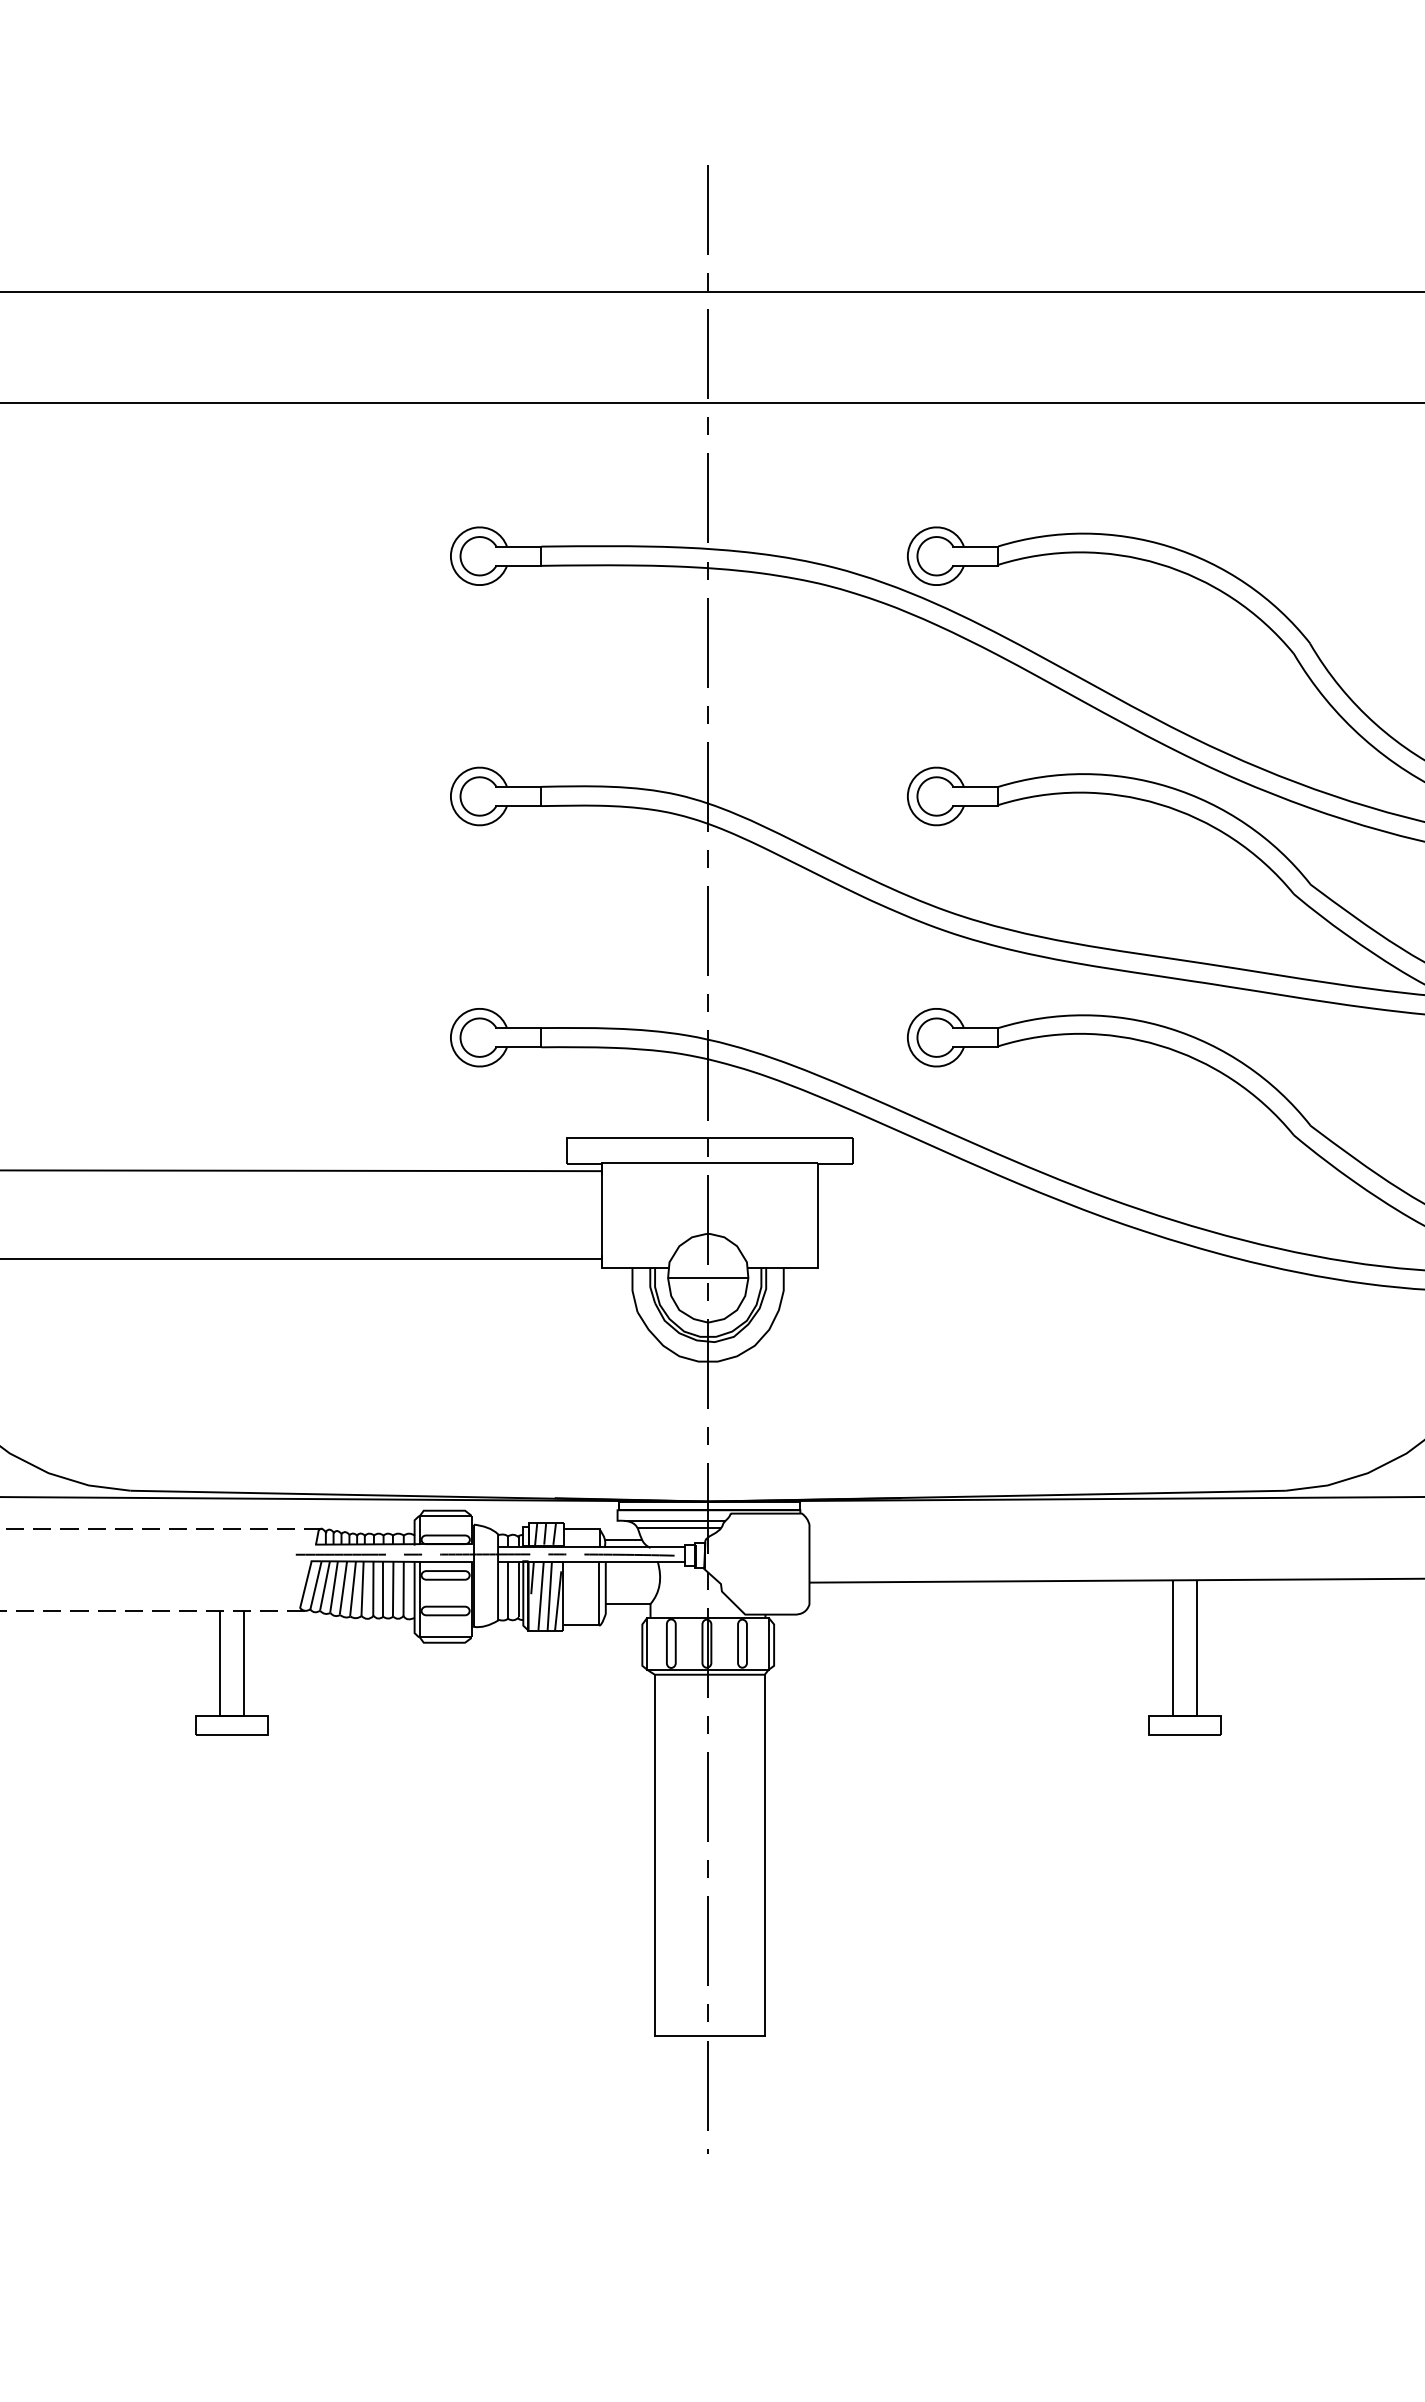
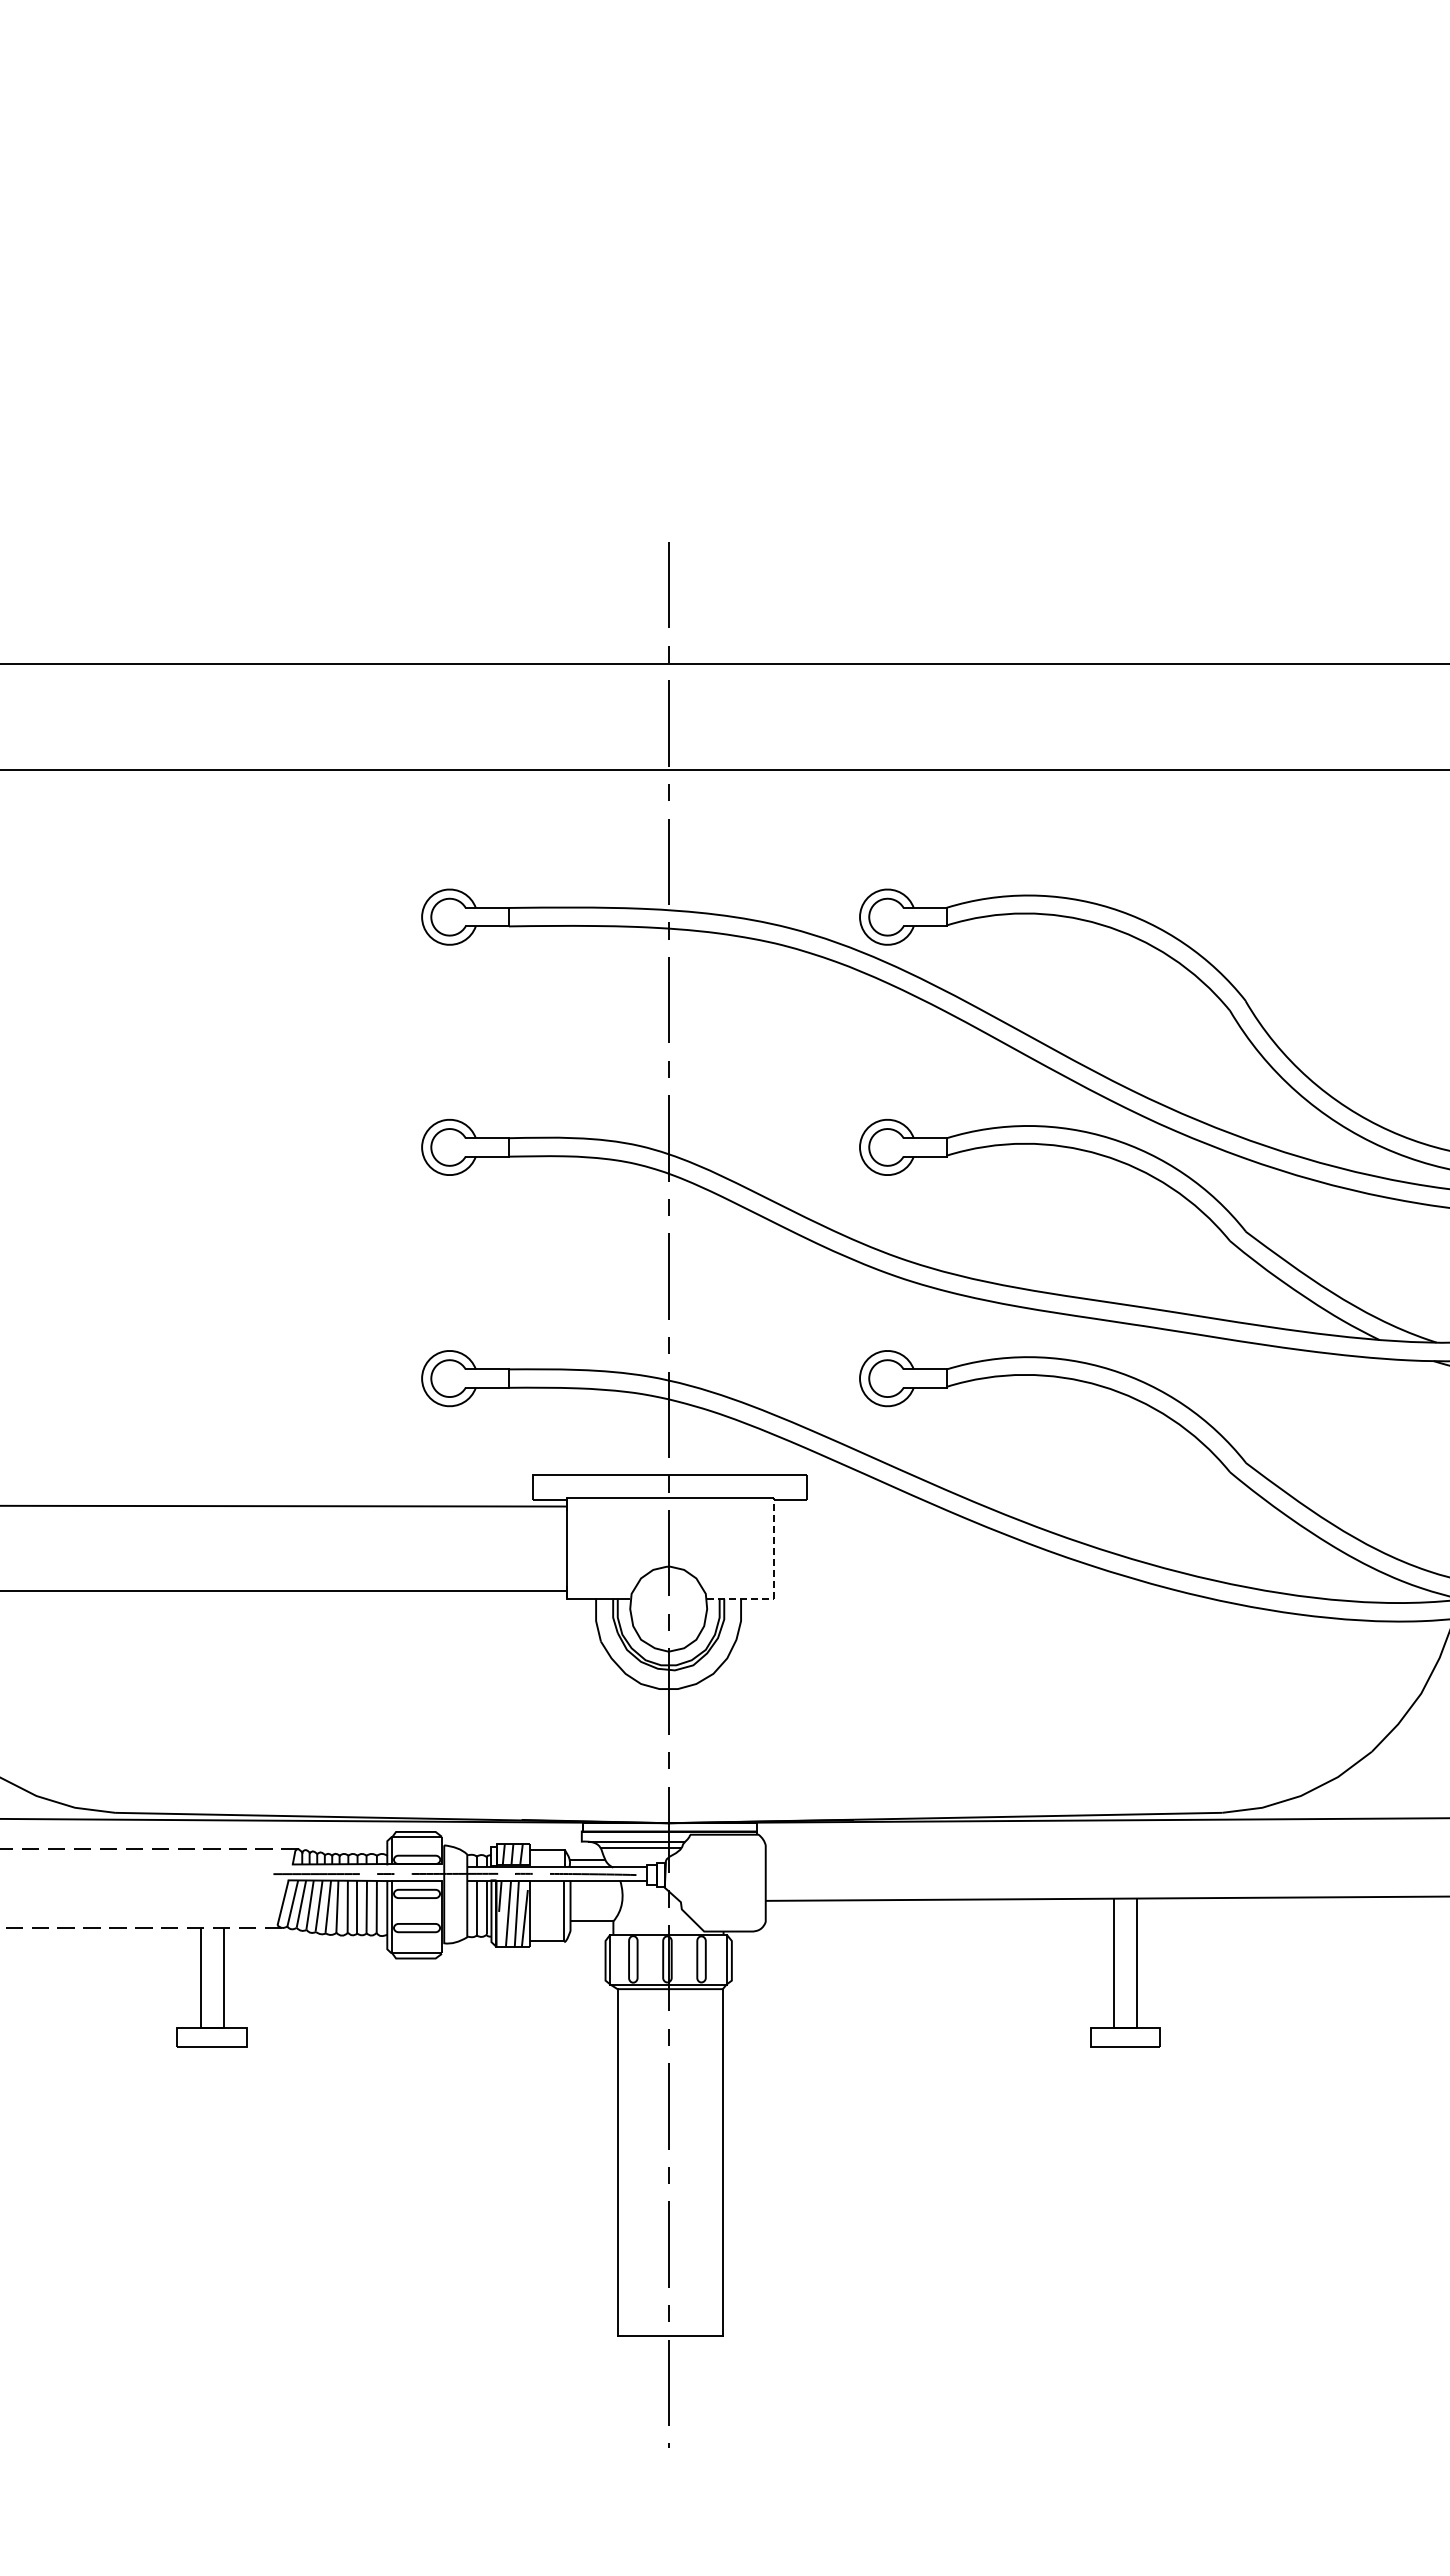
line: (817, 1250) -> (773, 1582), solid -> dashed
line: (708, 1278) -> (668, 1609), removed

